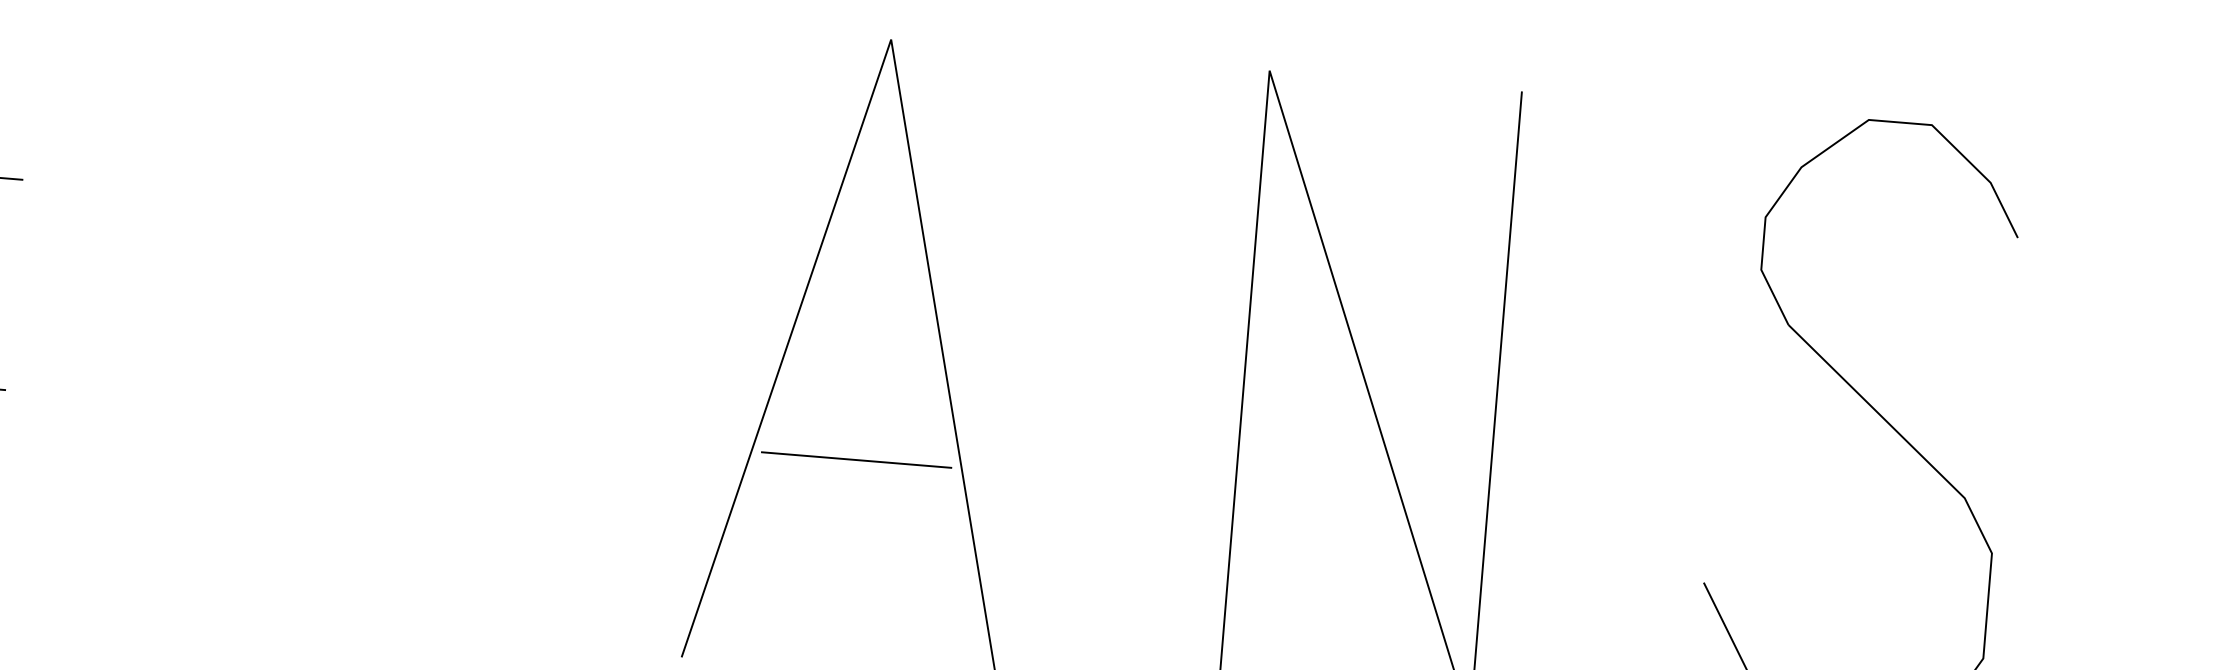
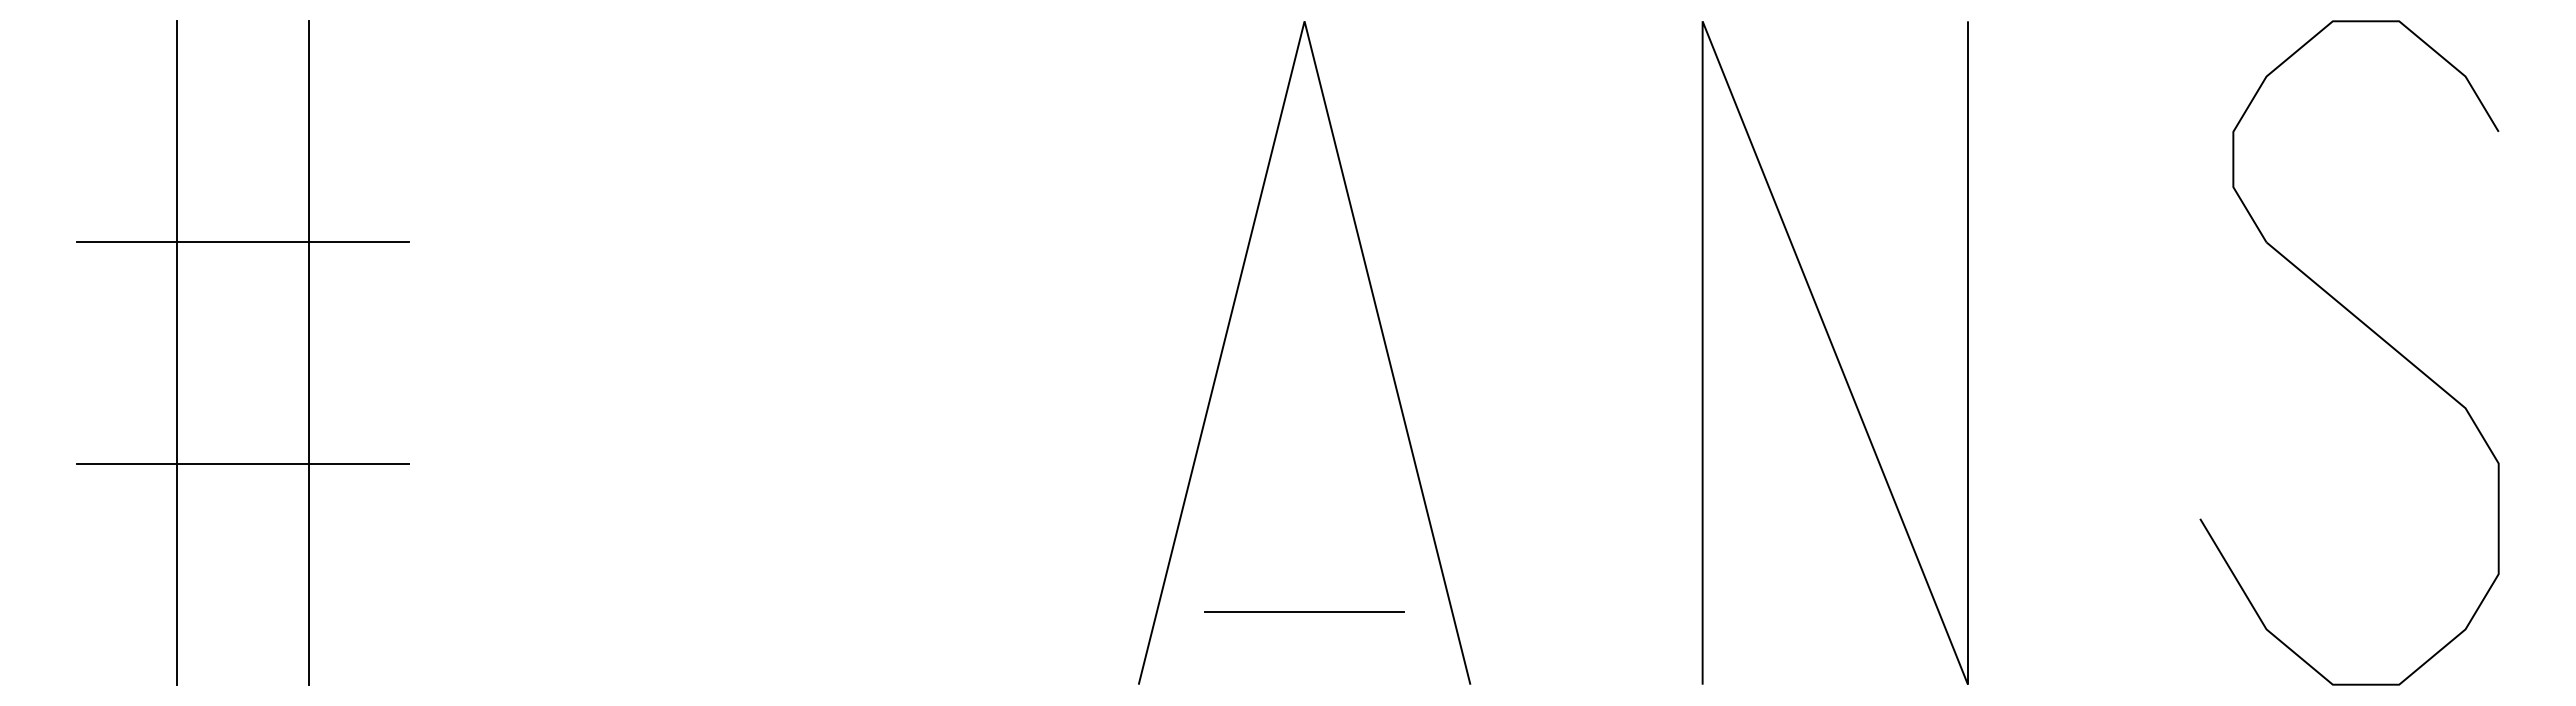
line: (856, 459) -> (1304, 611), moved

